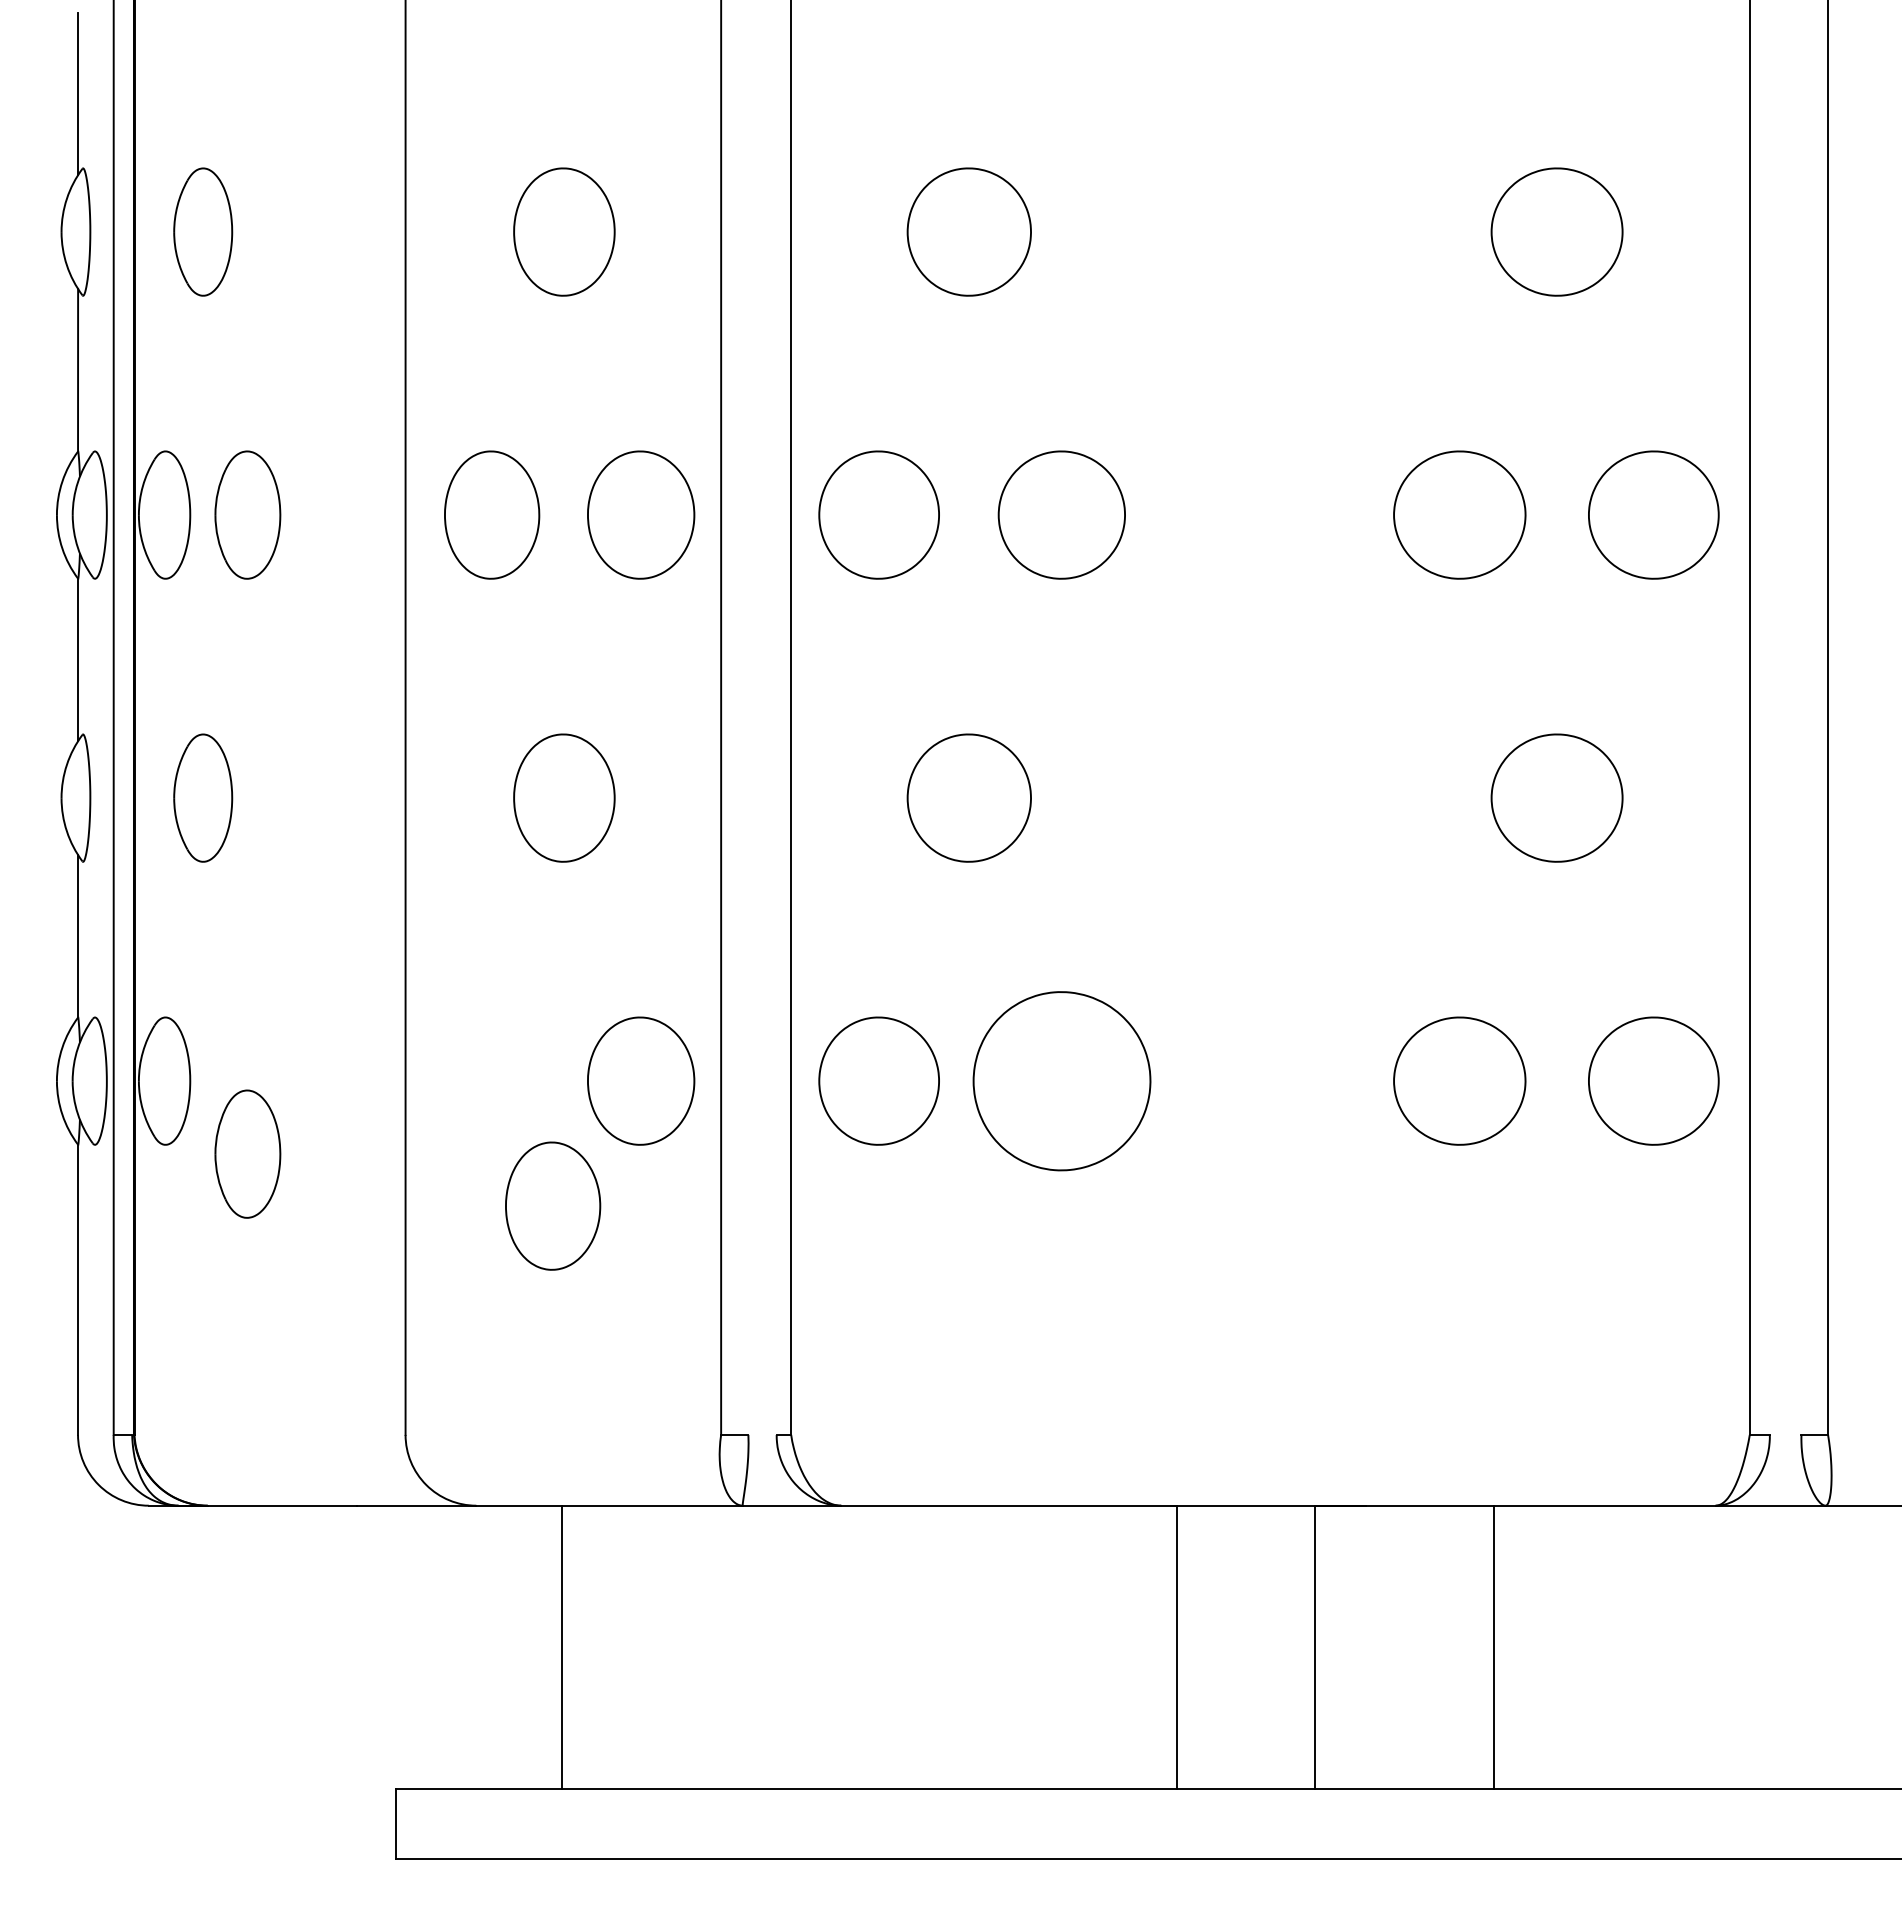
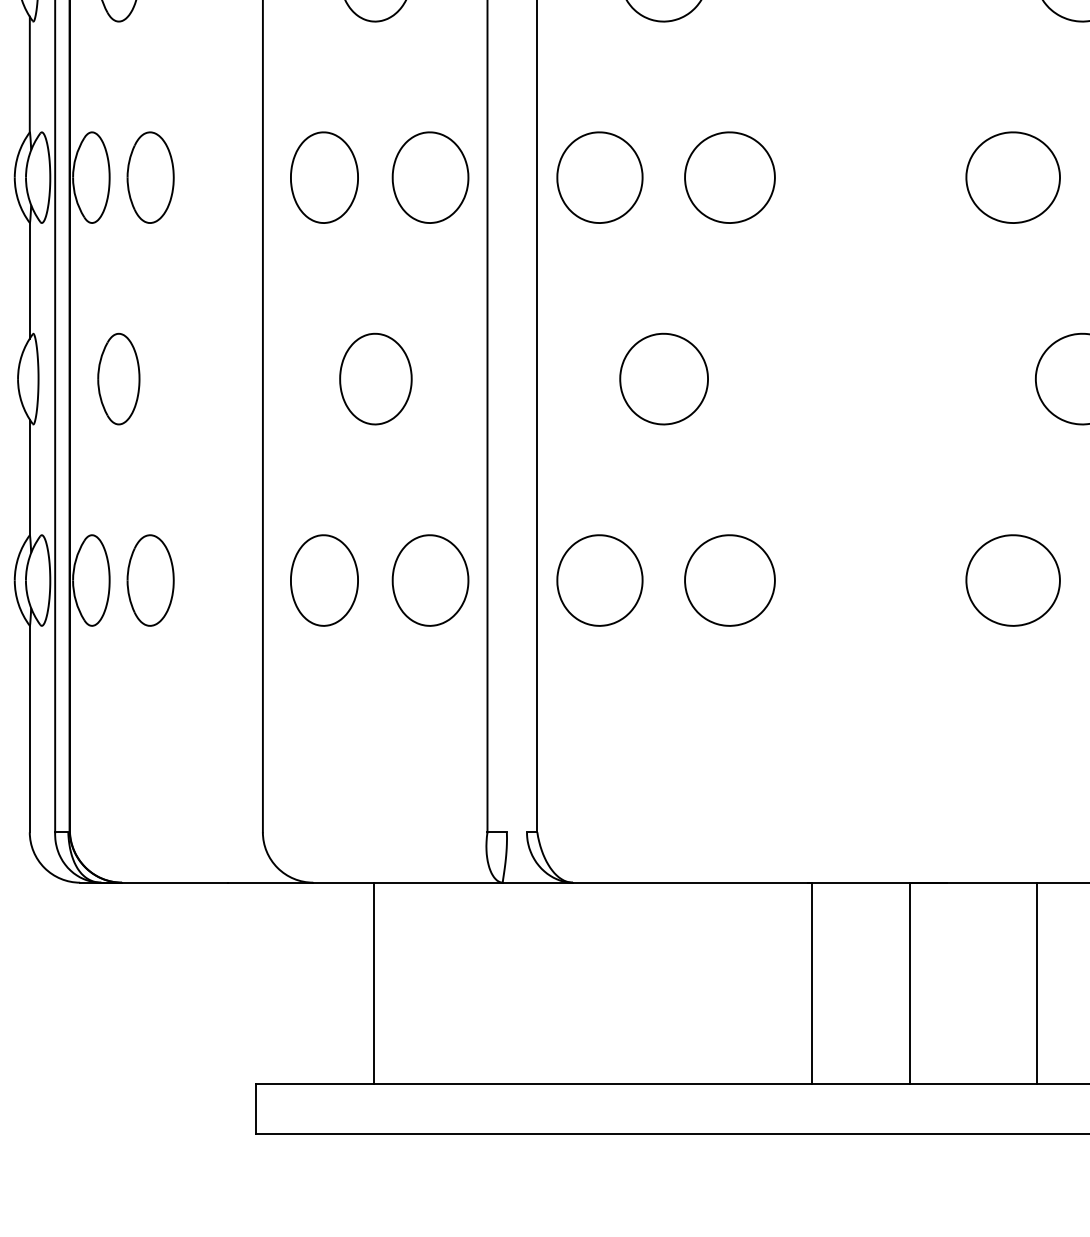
part: (1061, 1080) -> (729, 580), size x0.71
part: (247, 1153) -> (150, 580), moved
part: (553, 1205) -> (324, 580), moved

